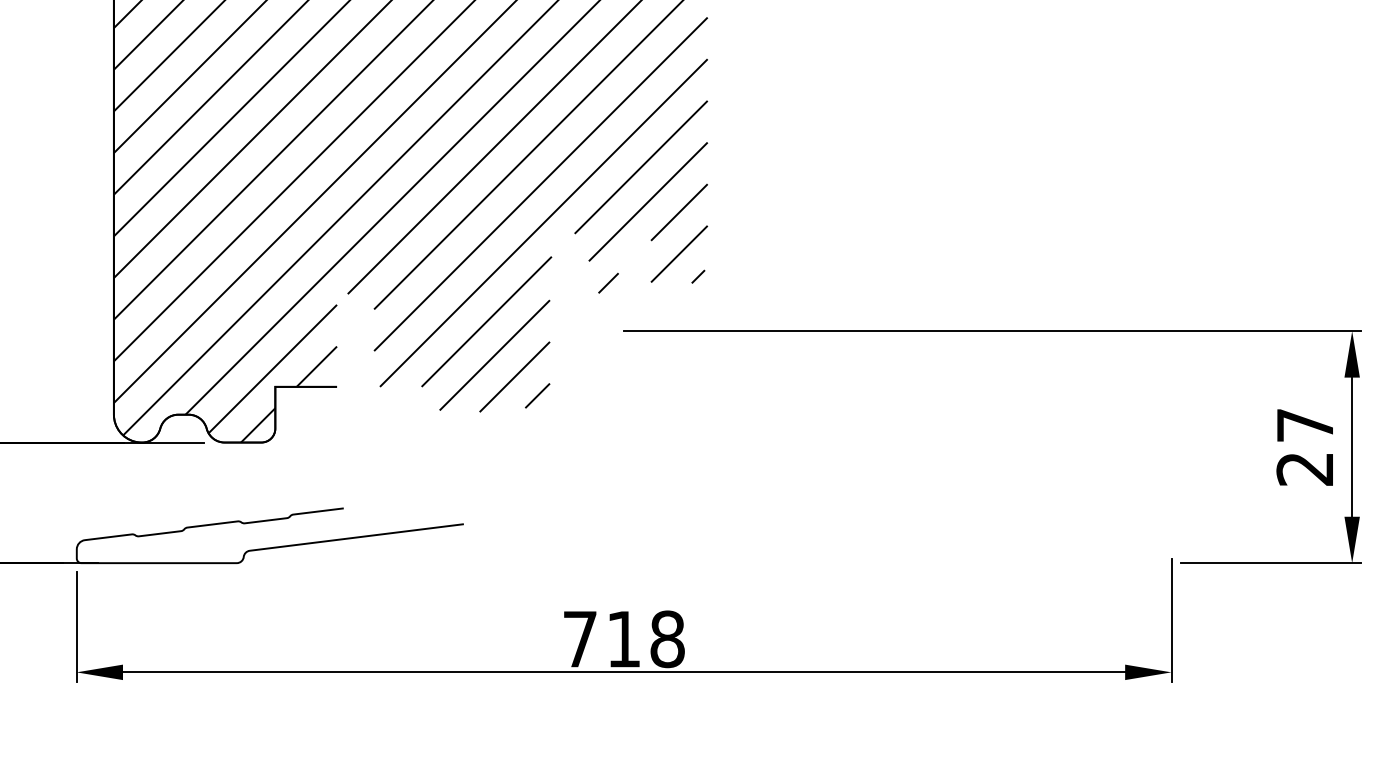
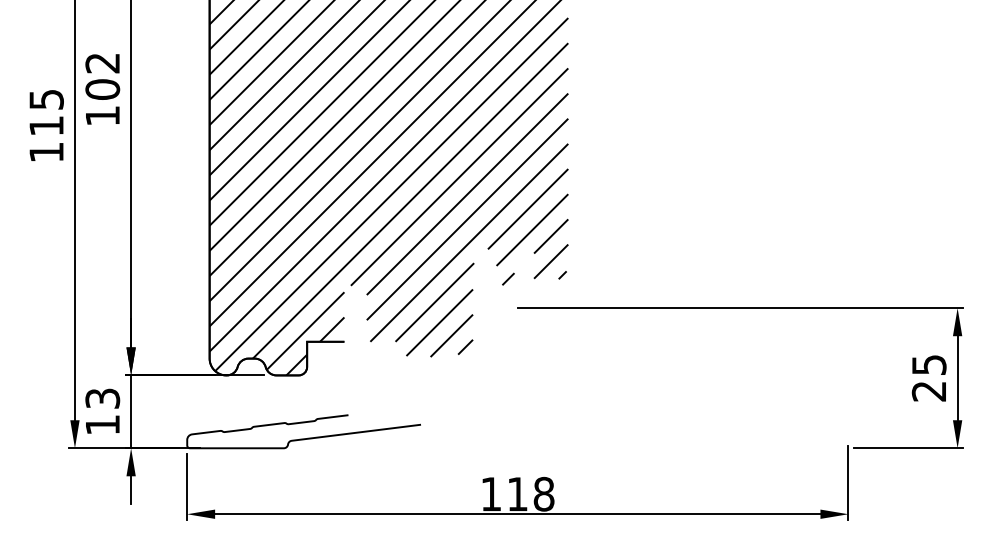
text: (1305, 424) -> (929, 364), 27 -> 25
text: (578, 638) -> (490, 493), 718 -> 118

